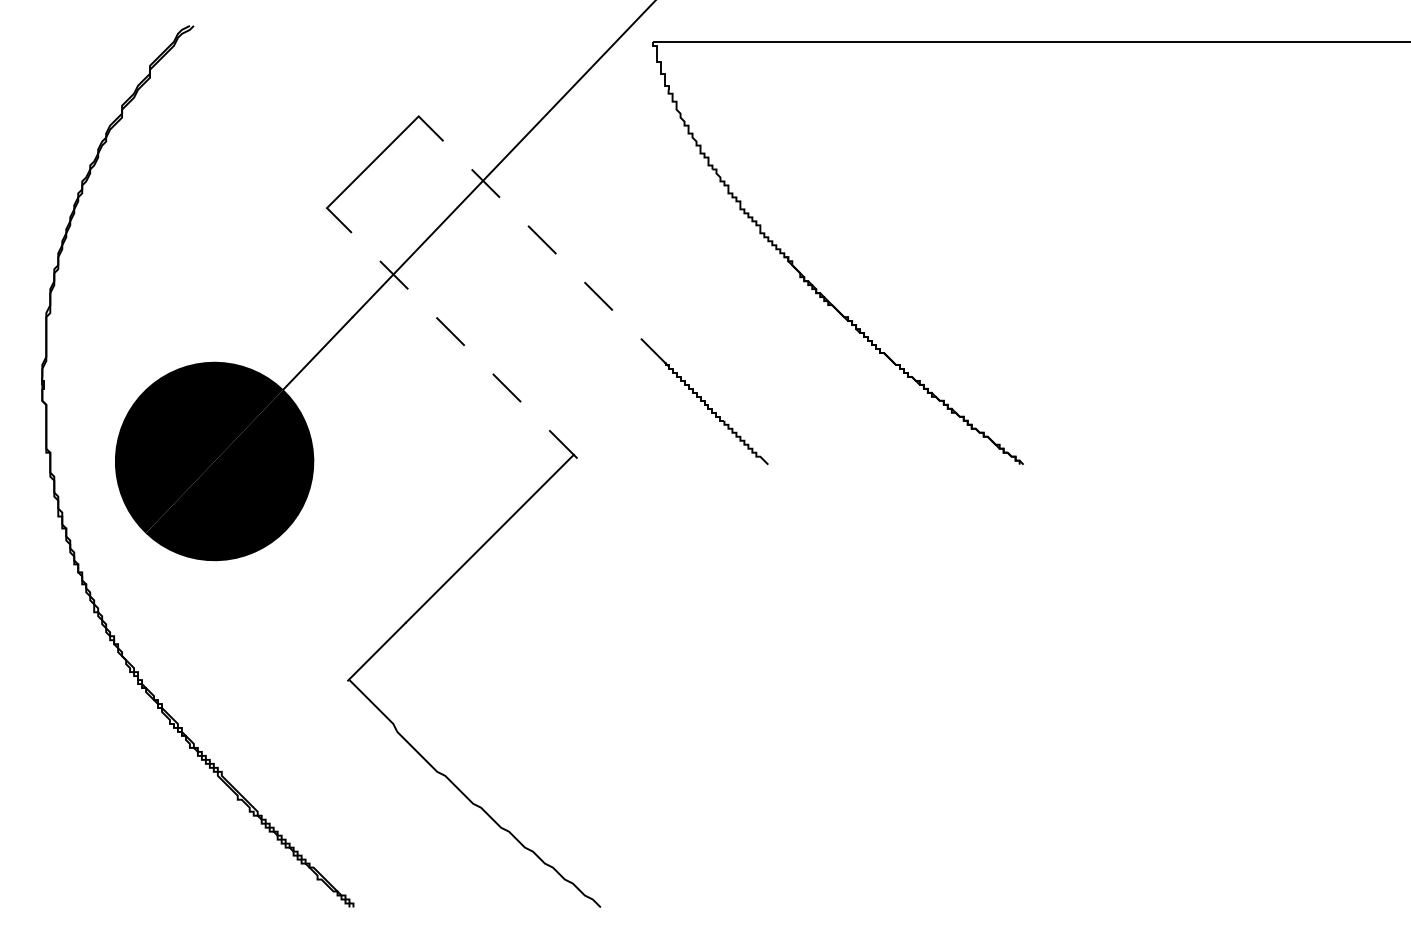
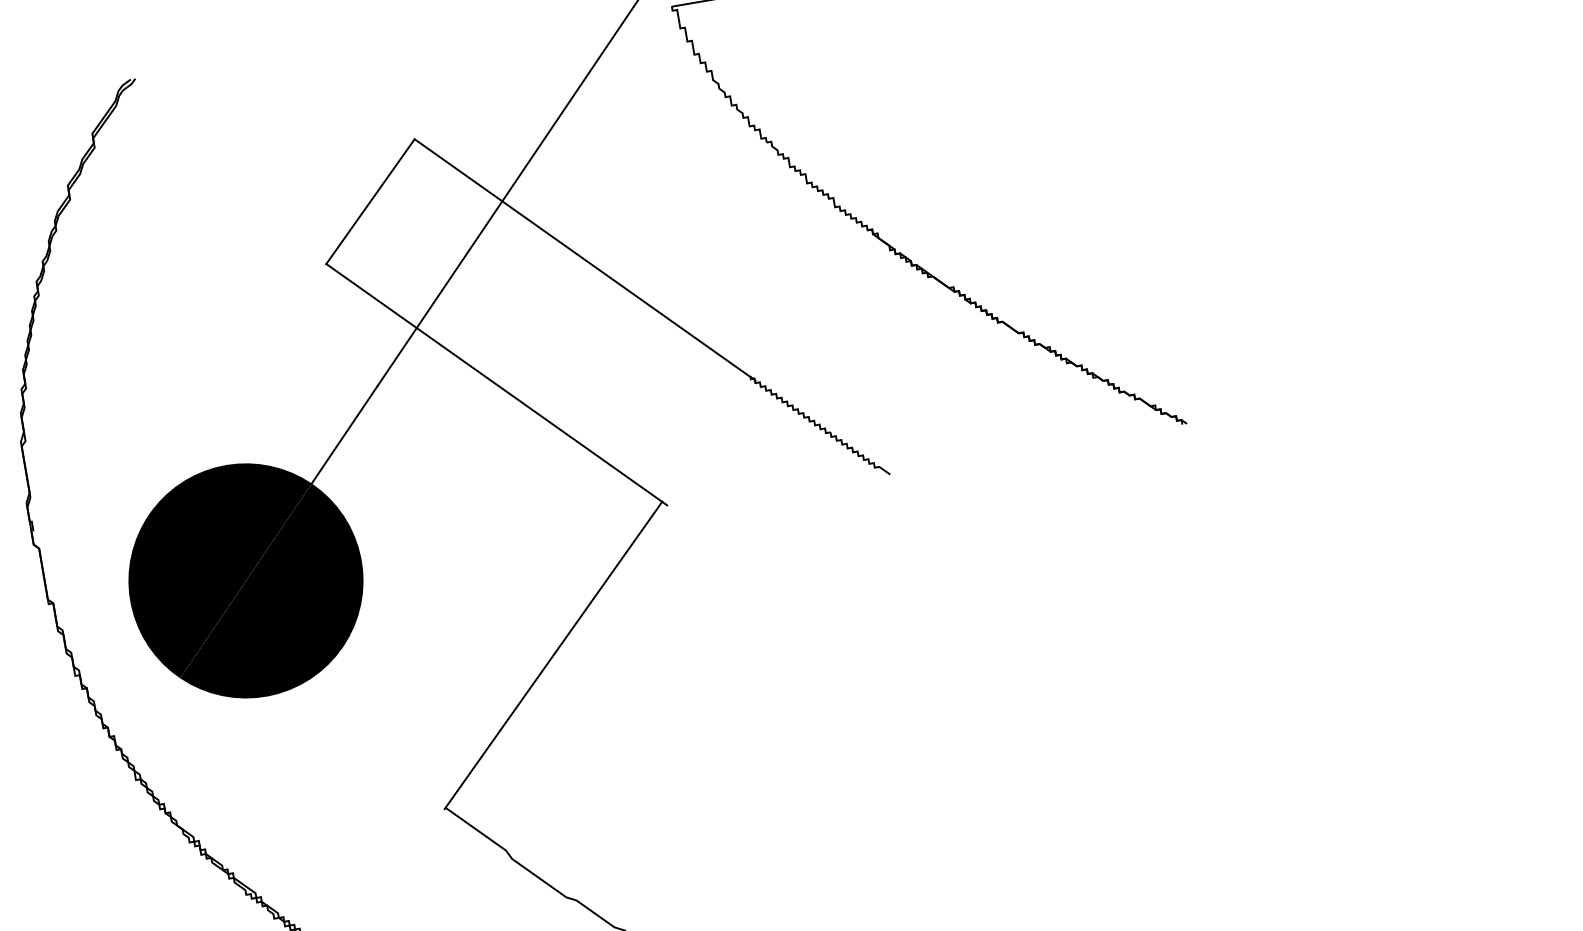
line: (543, 241) -> (584, 259), dashed -> solid
line: (451, 332) -> (495, 383), dashed -> solid

